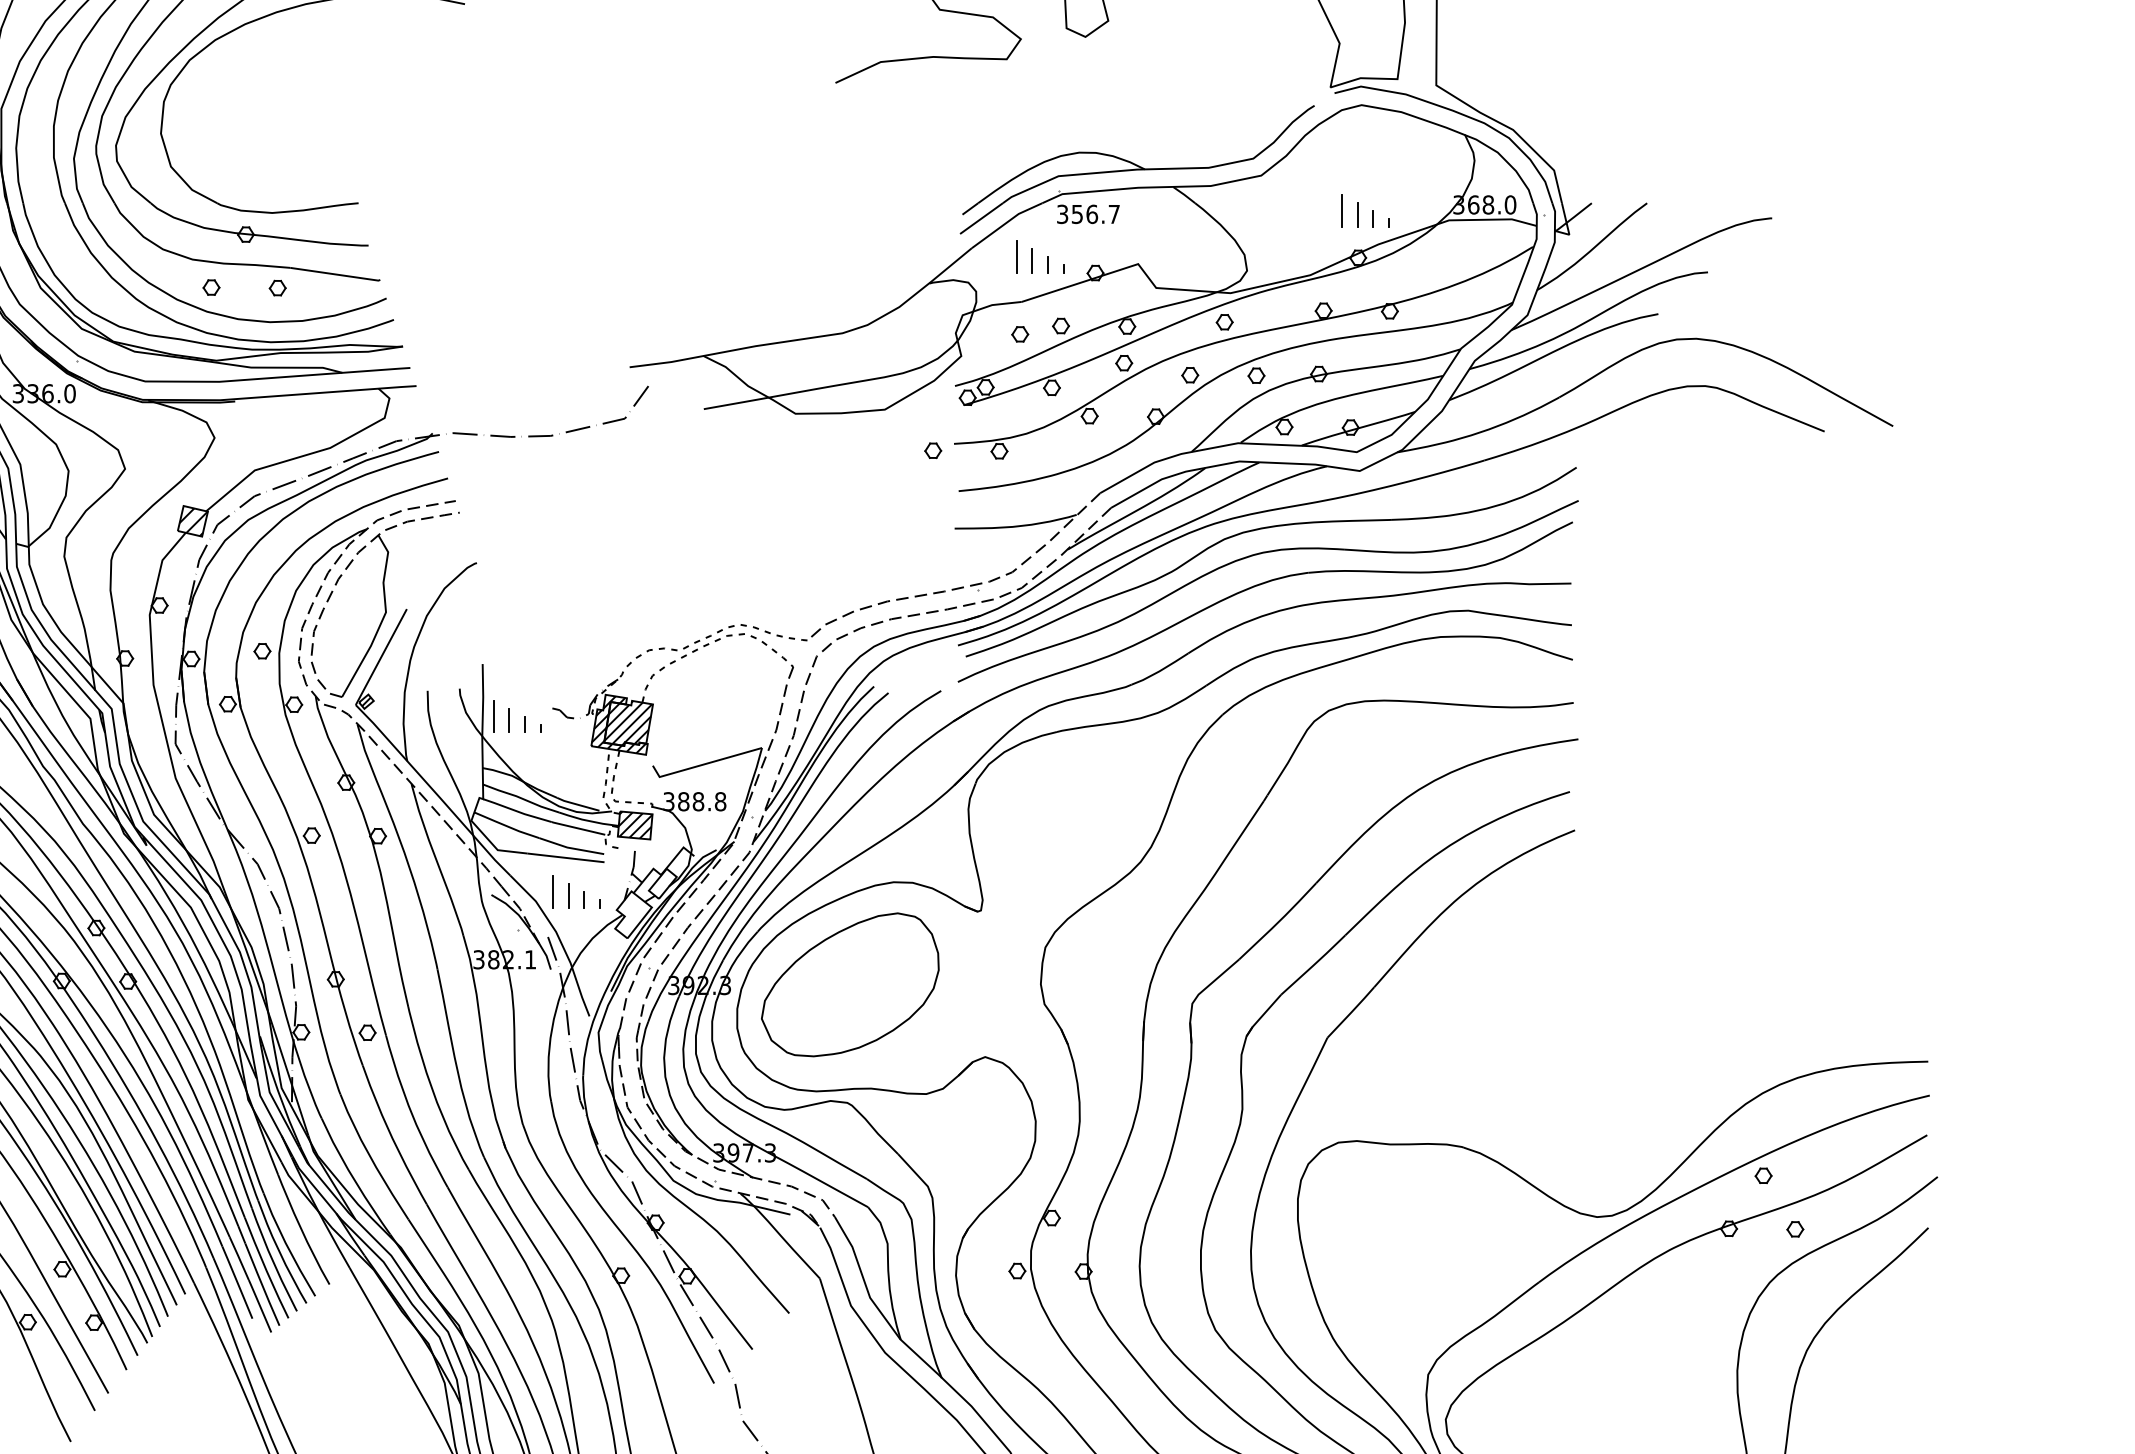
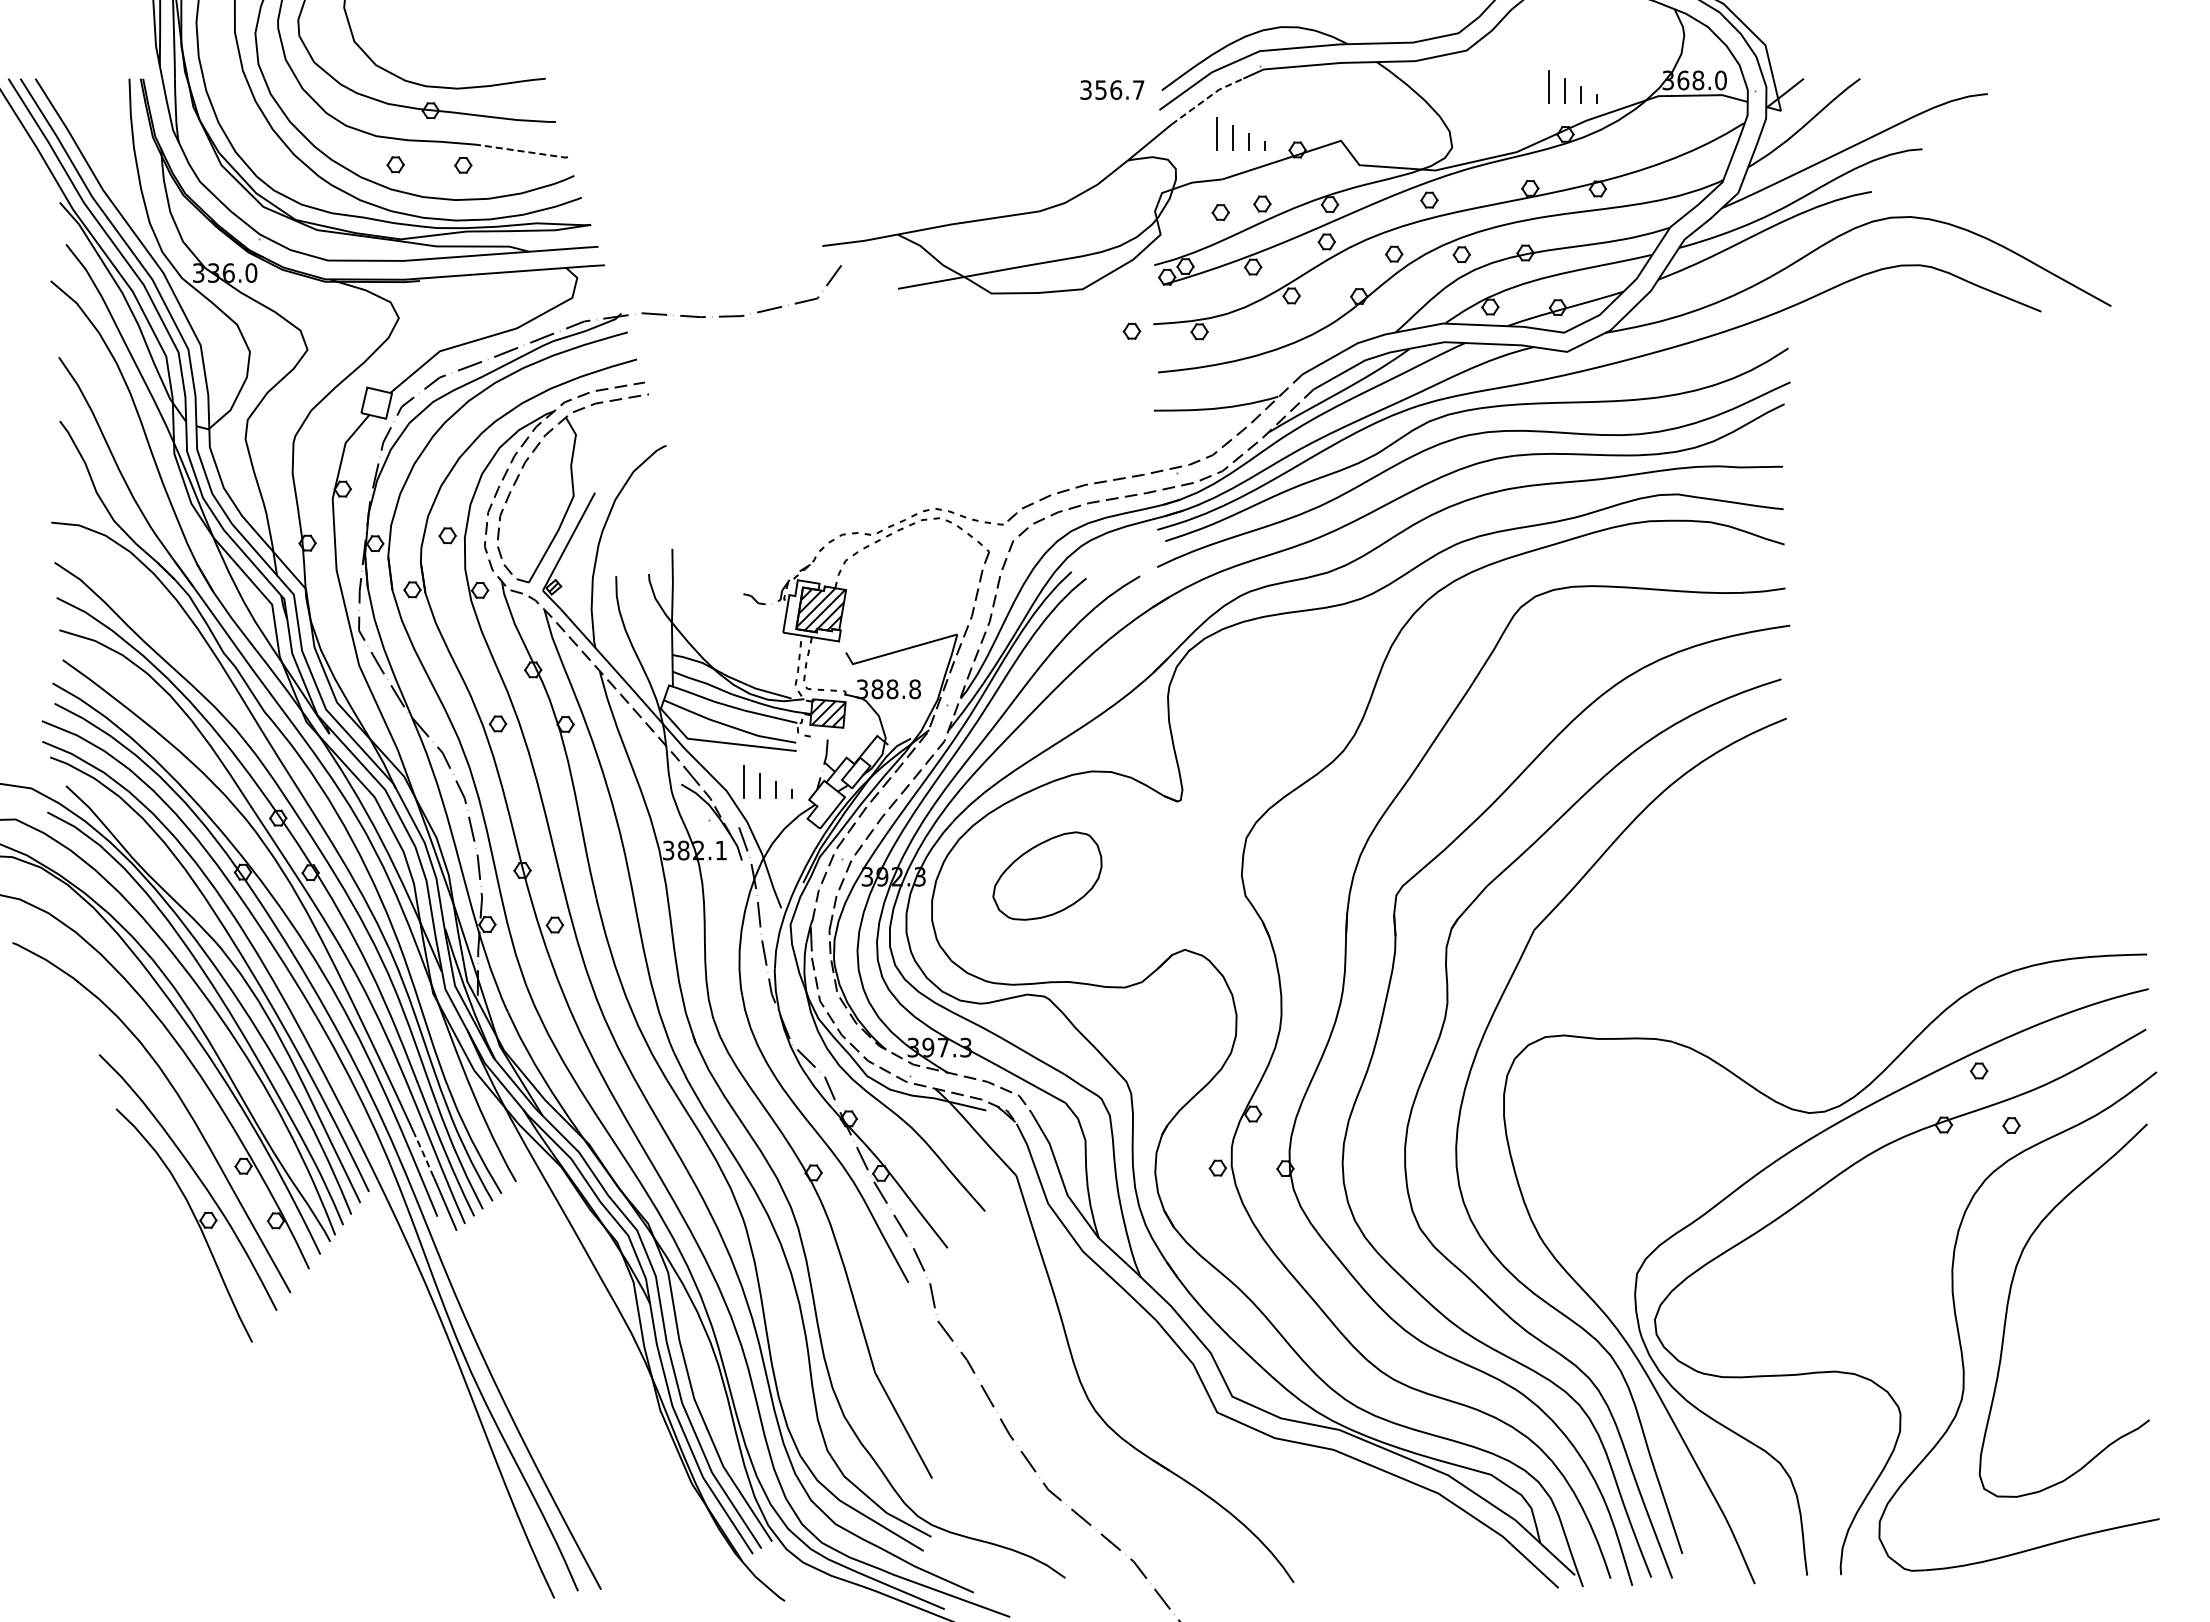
text: (1088, 213) -> (1112, 89), moved
line: (1006, 222) -> (1206, 98), solid -> dashed
line: (335, 274) -> (522, 151), solid -> dashed
hatch: (193, 522) -> (377, 404), removed
part: (510, 716) -> (700, 602), removed
hatch: (619, 724) -> (811, 610), removed
part: (850, 984) -> (1047, 875), size x0.6
line: (238, 1258) -> (423, 1155), solid -> dashed

